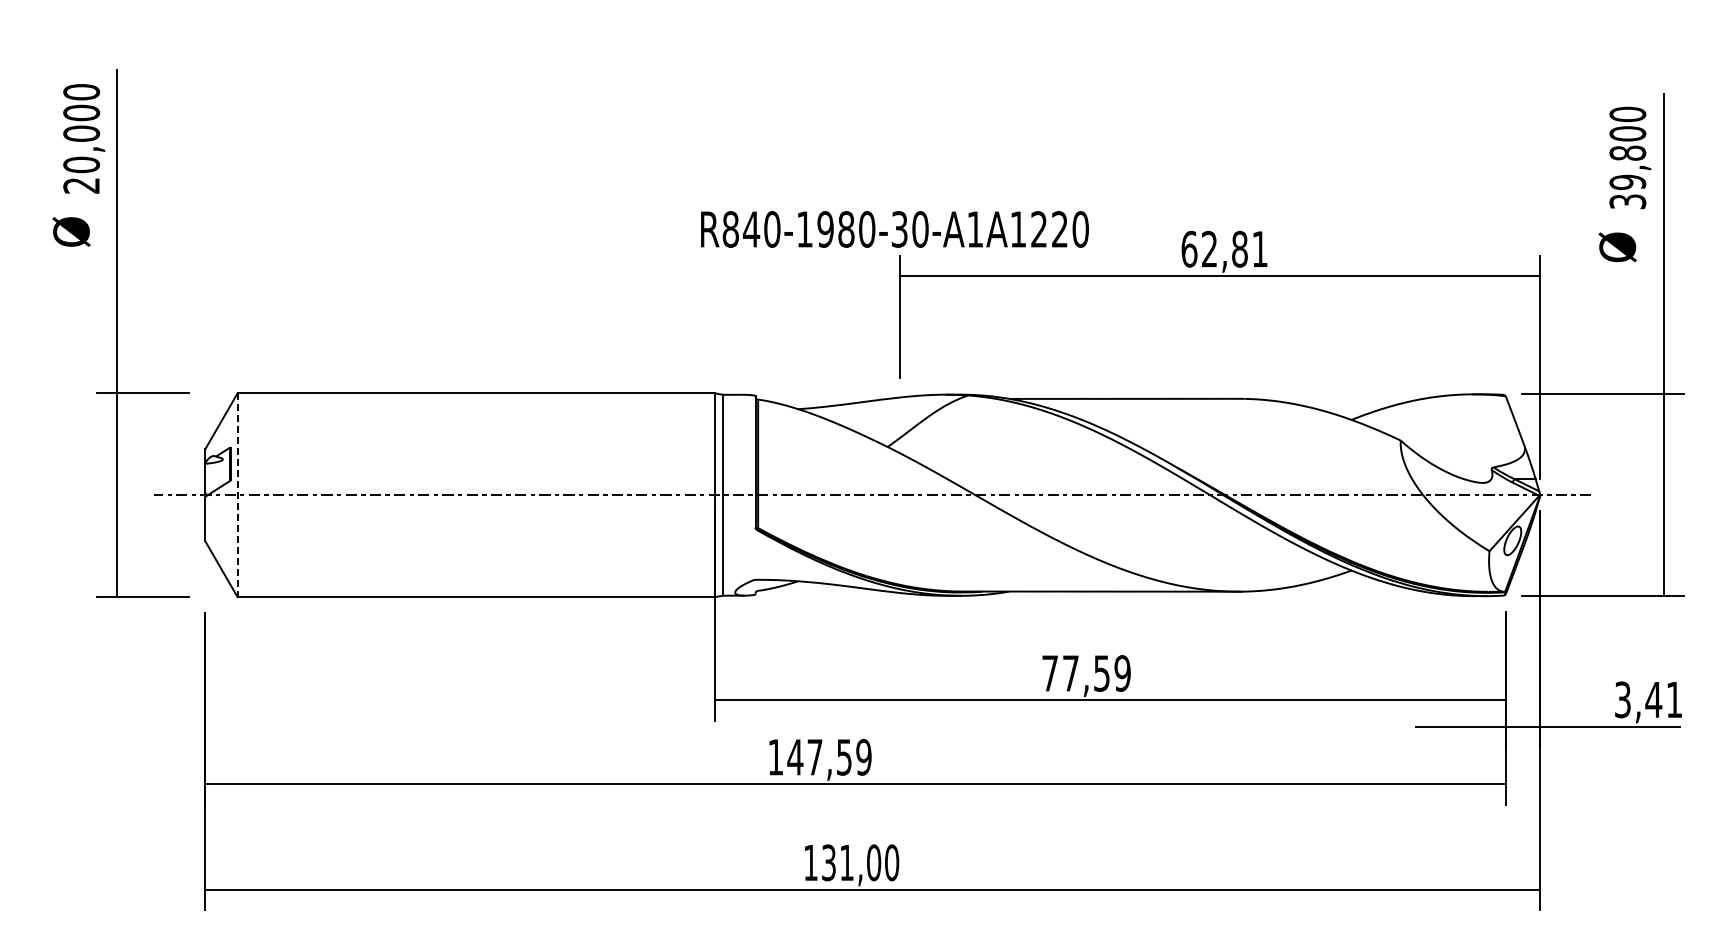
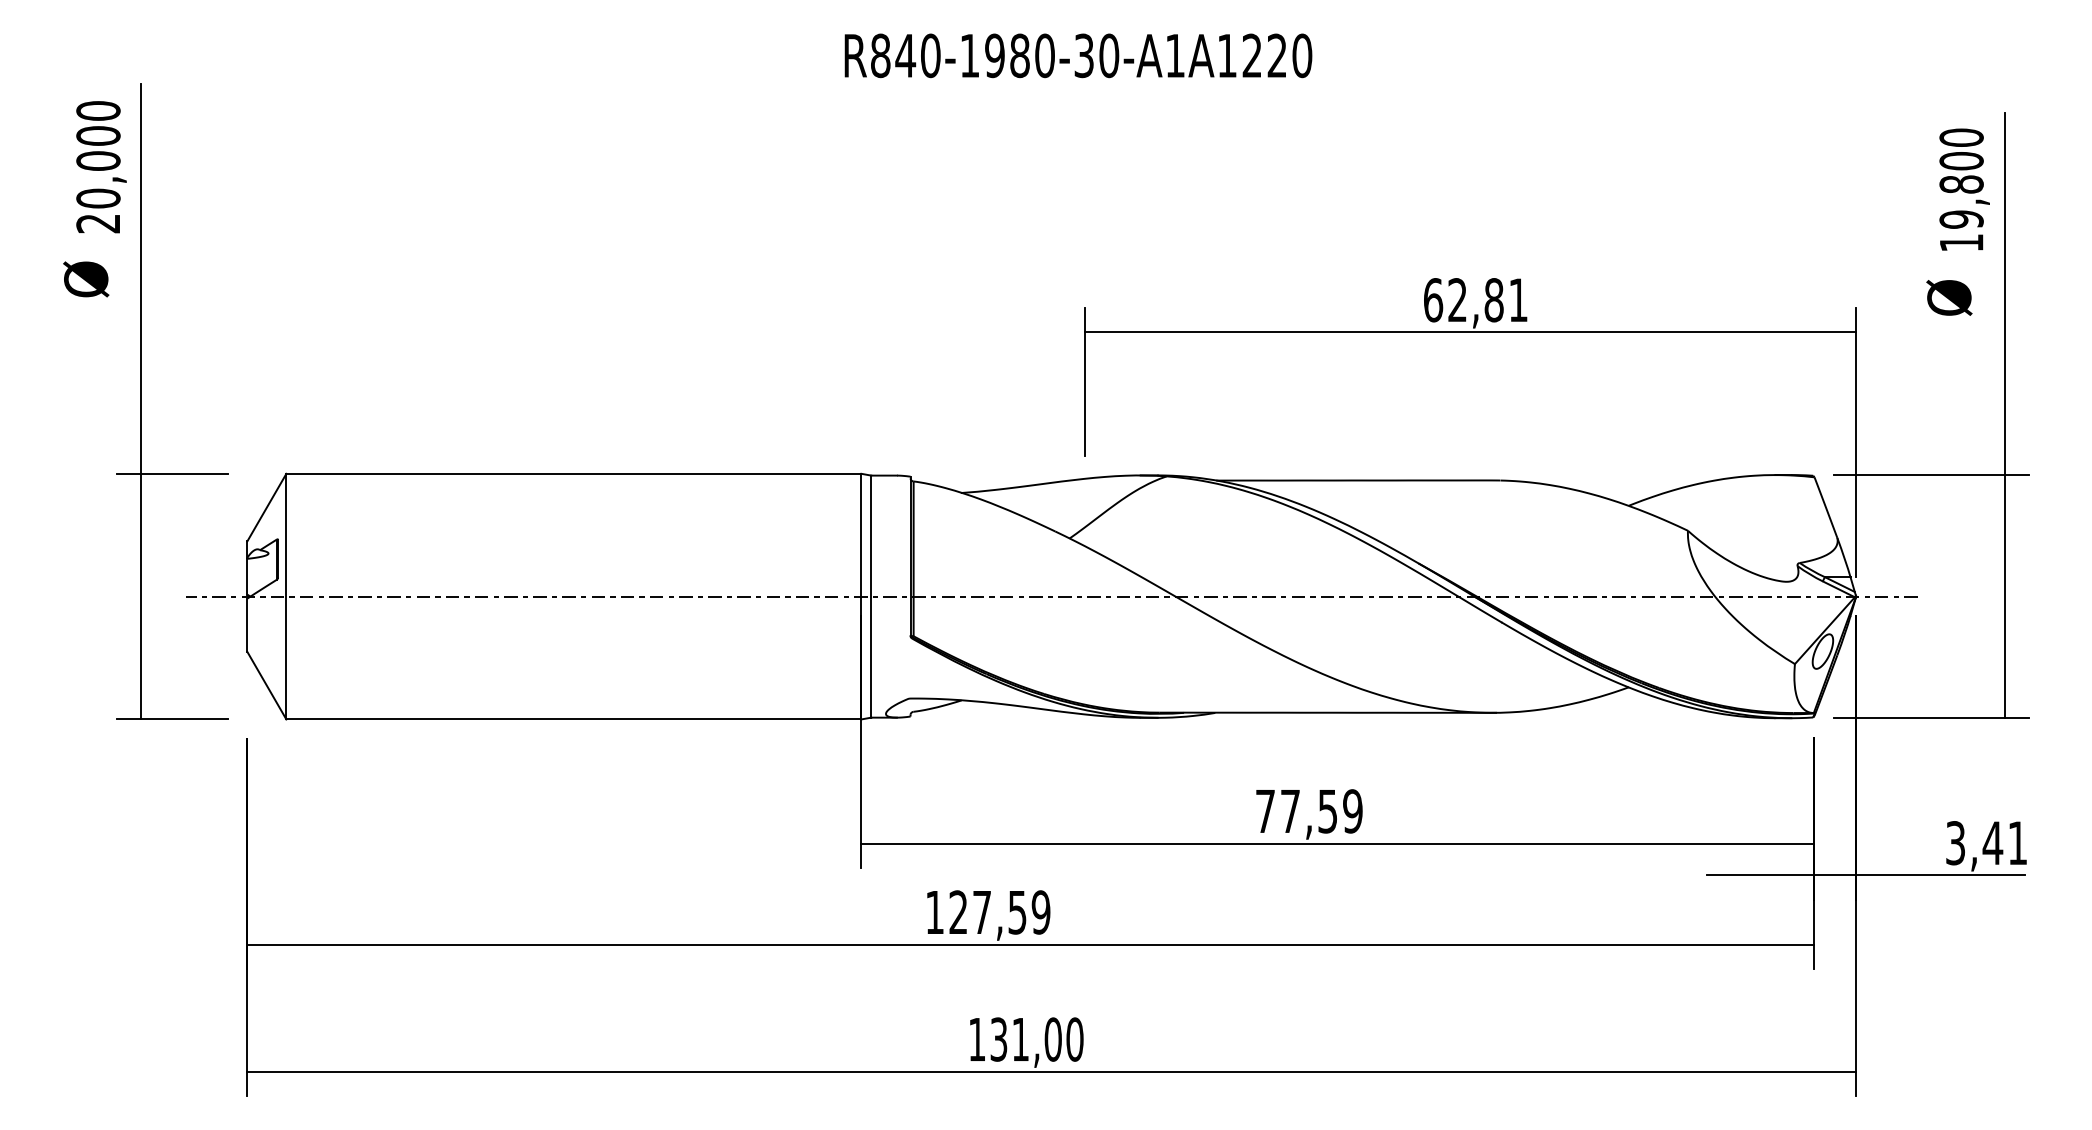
text: (1627, 201) -> (1961, 242), 39,800 -> 19,800
text: (894, 229) -> (1077, 55), moved
line: (237, 495) -> (286, 596), dashed -> solid
text: (795, 757) -> (958, 912), 147,59 -> 127,59

